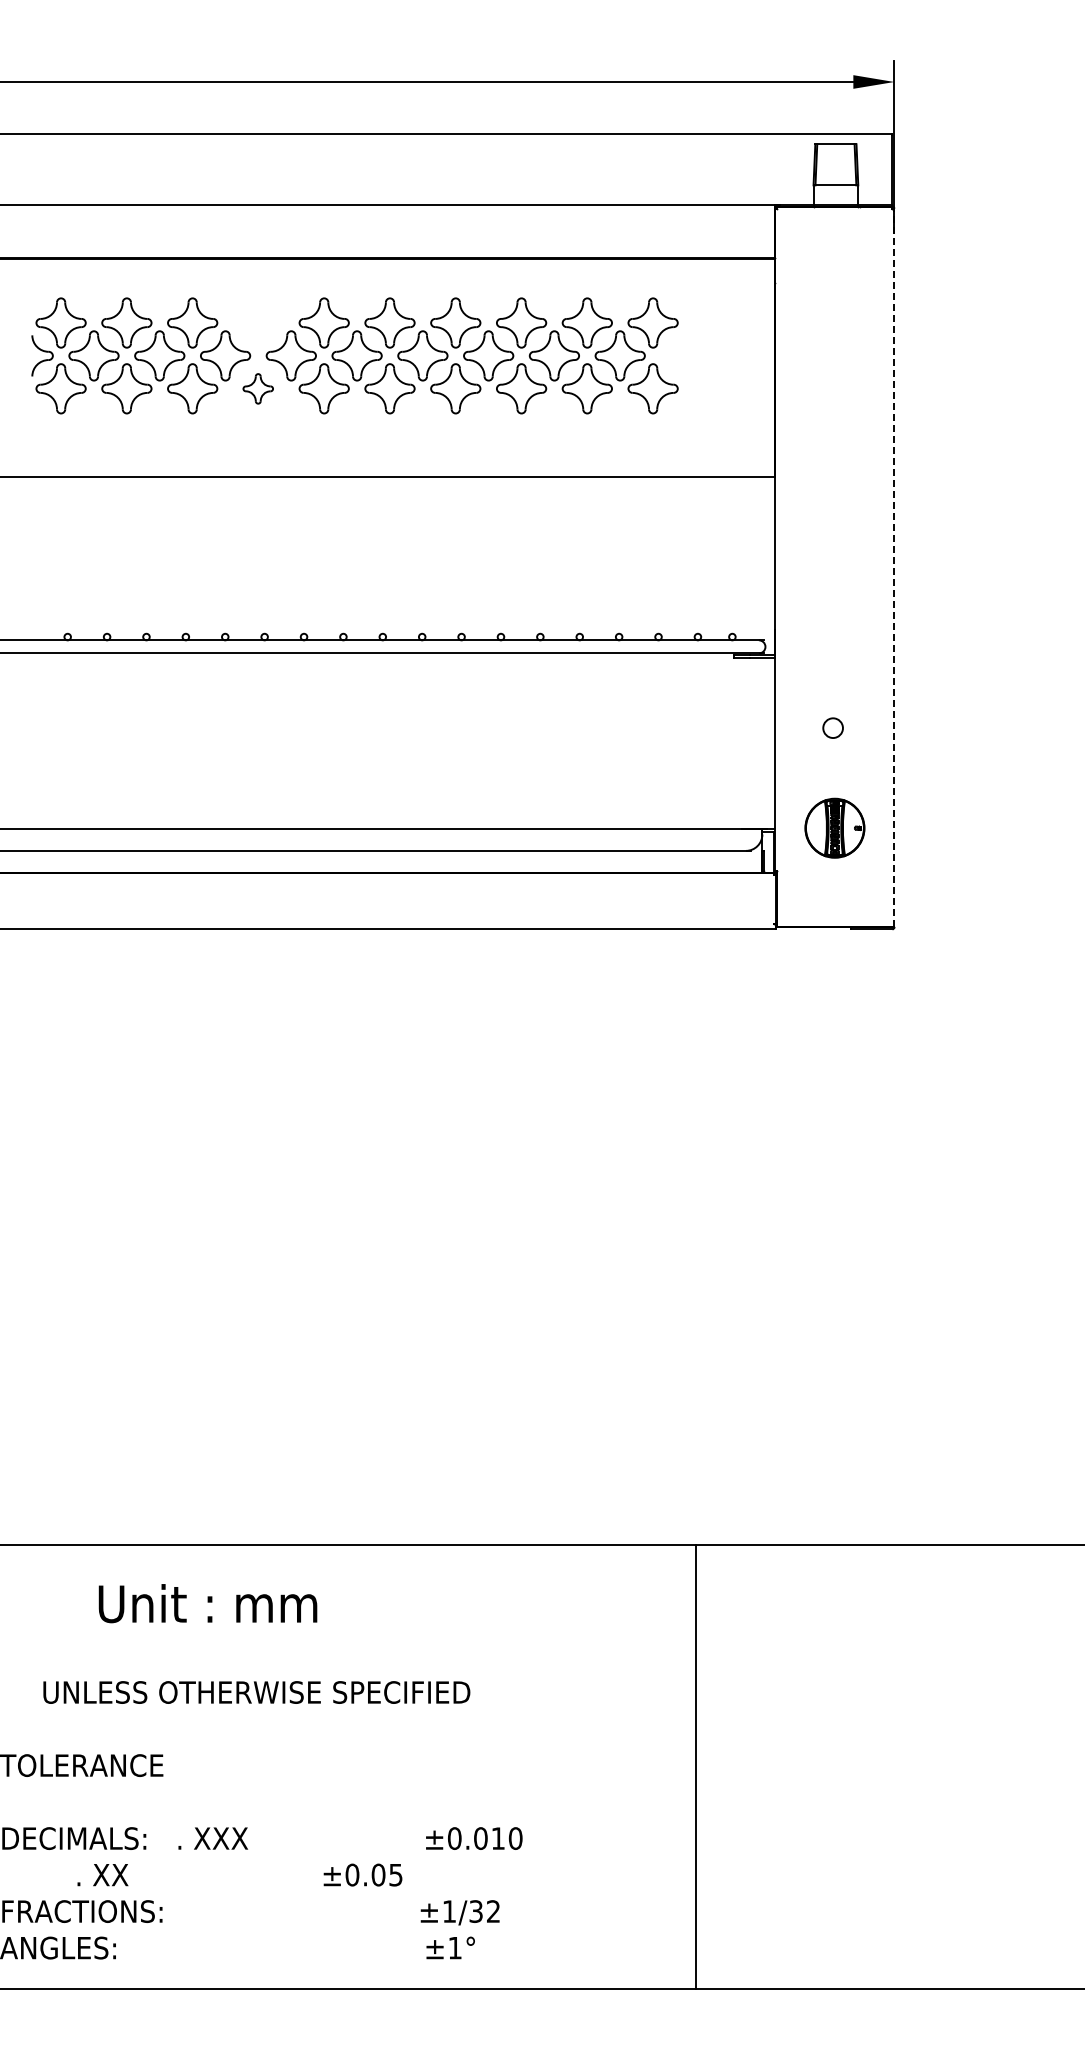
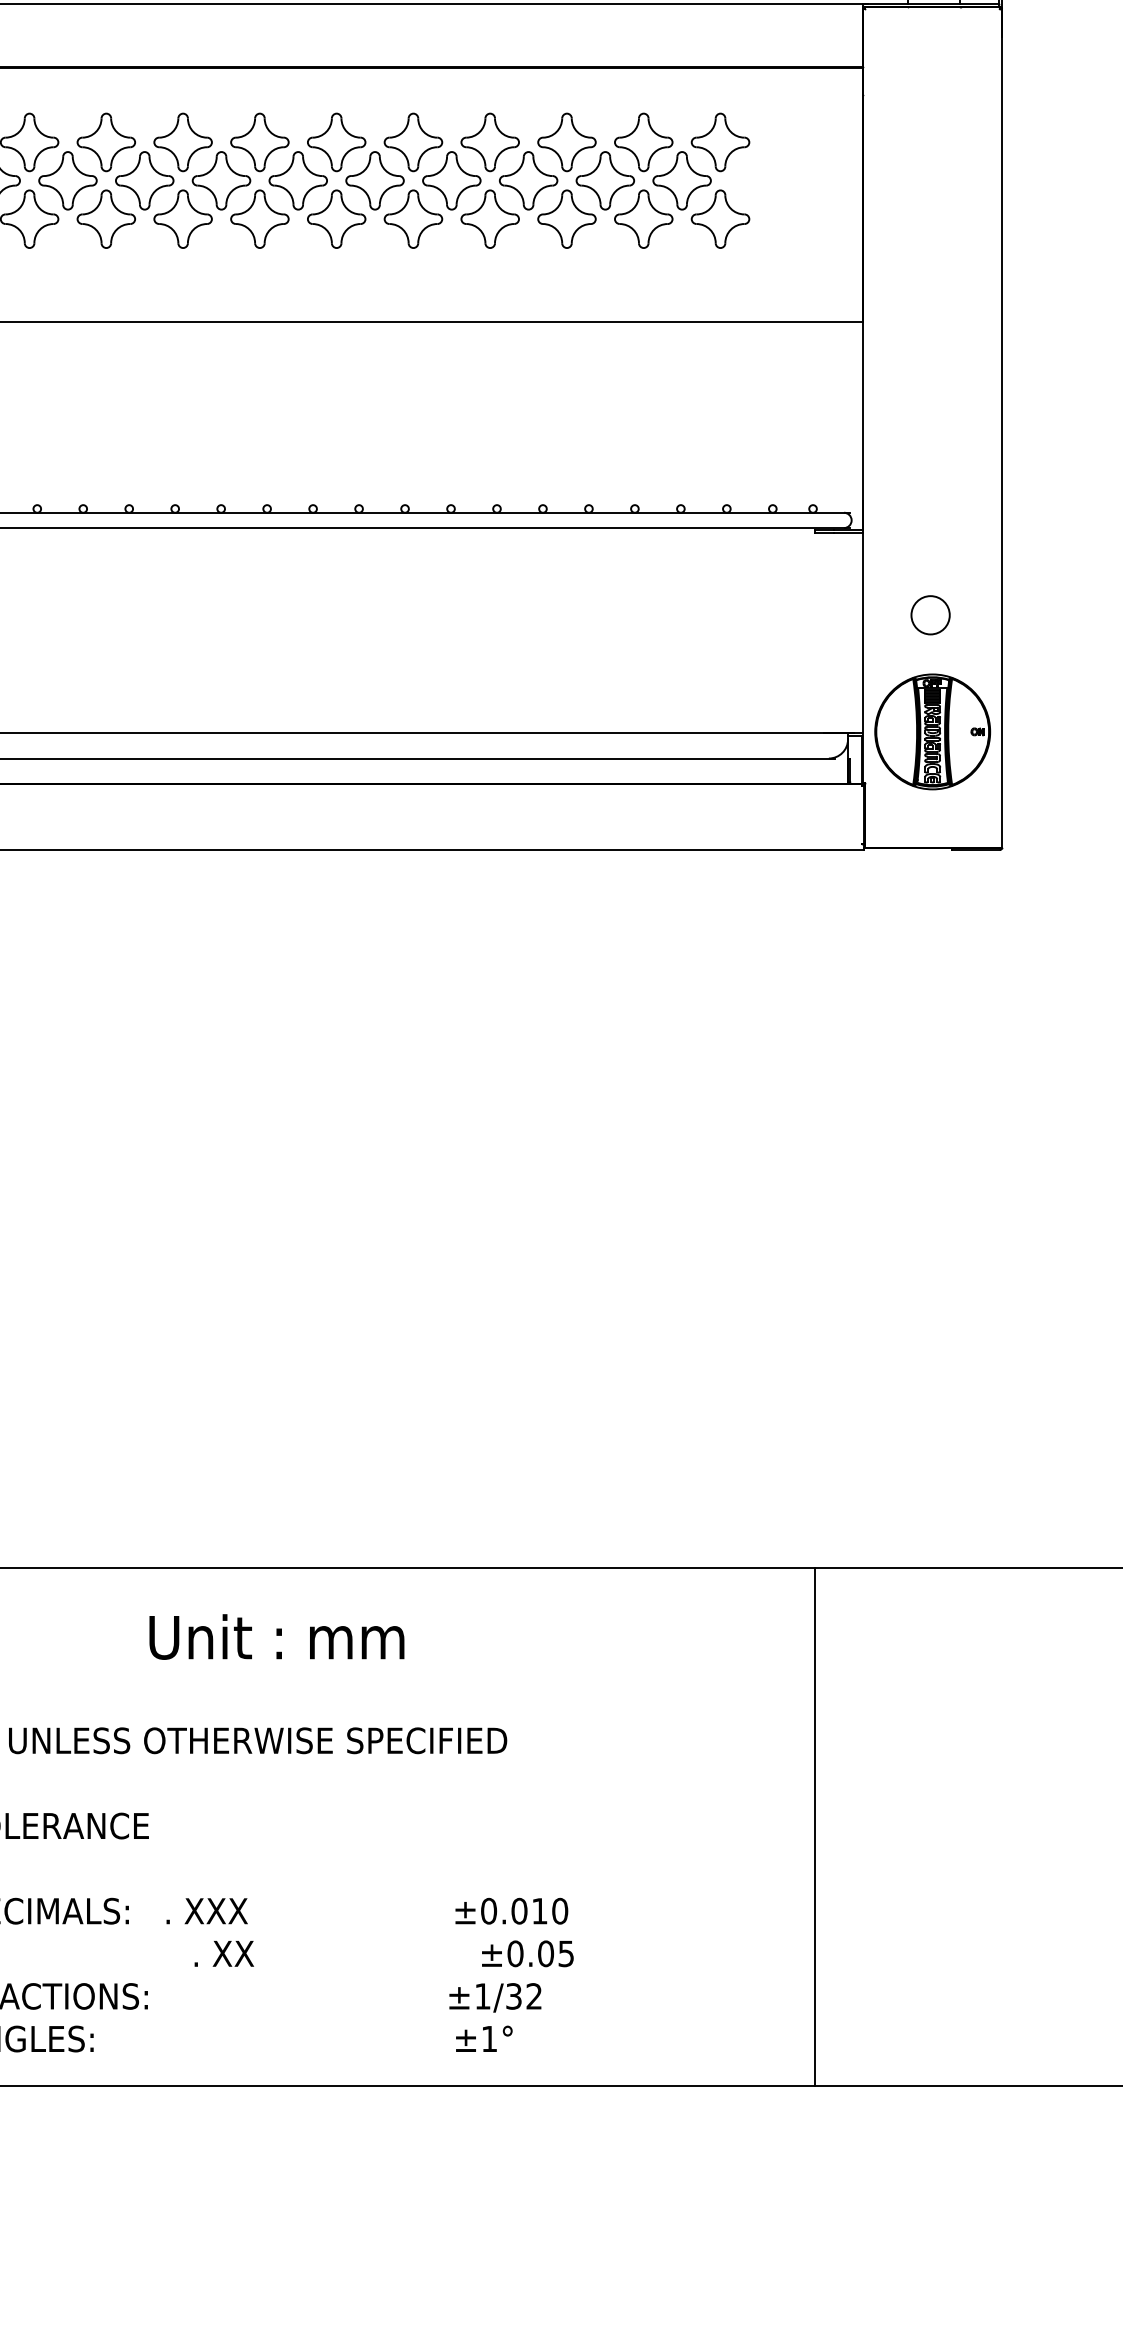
part: (257, 322) -> (258, 141), added
part: (257, 388) -> (258, 218), size x1.67
line: (894, 567) -> (1002, 427), dashed -> solid
circle: (832, 727) -> (929, 614), size x1.67
part: (834, 828) -> (932, 732), size x1.67
text: (207, 1603) -> (276, 1636), moved
line: (696, 1766) -> (815, 1827), moved
text: (239, 1874) -> (383, 1953), moved

